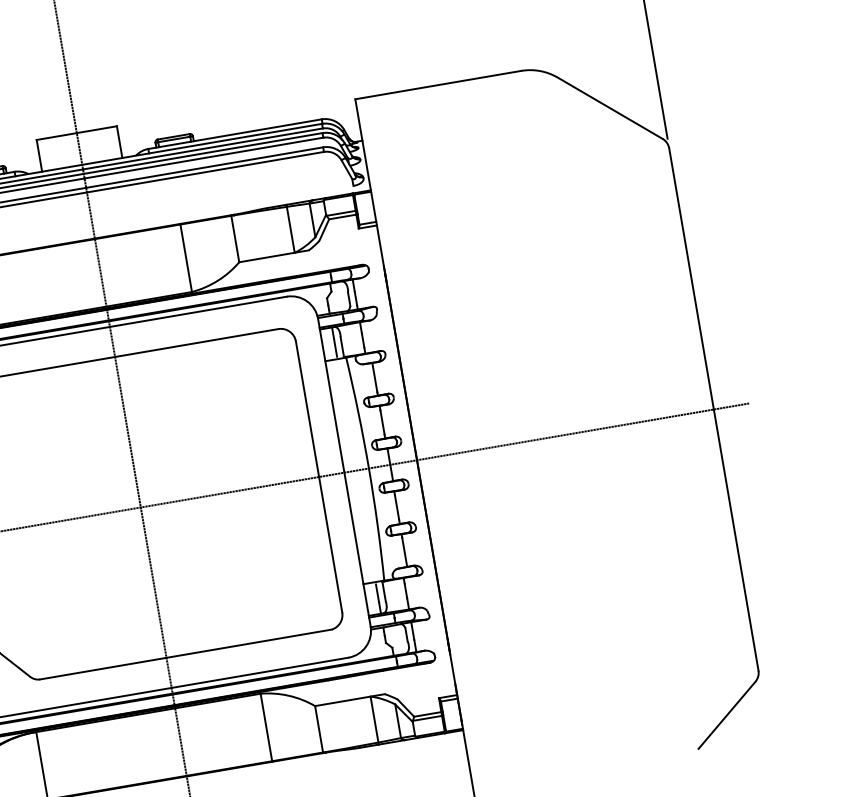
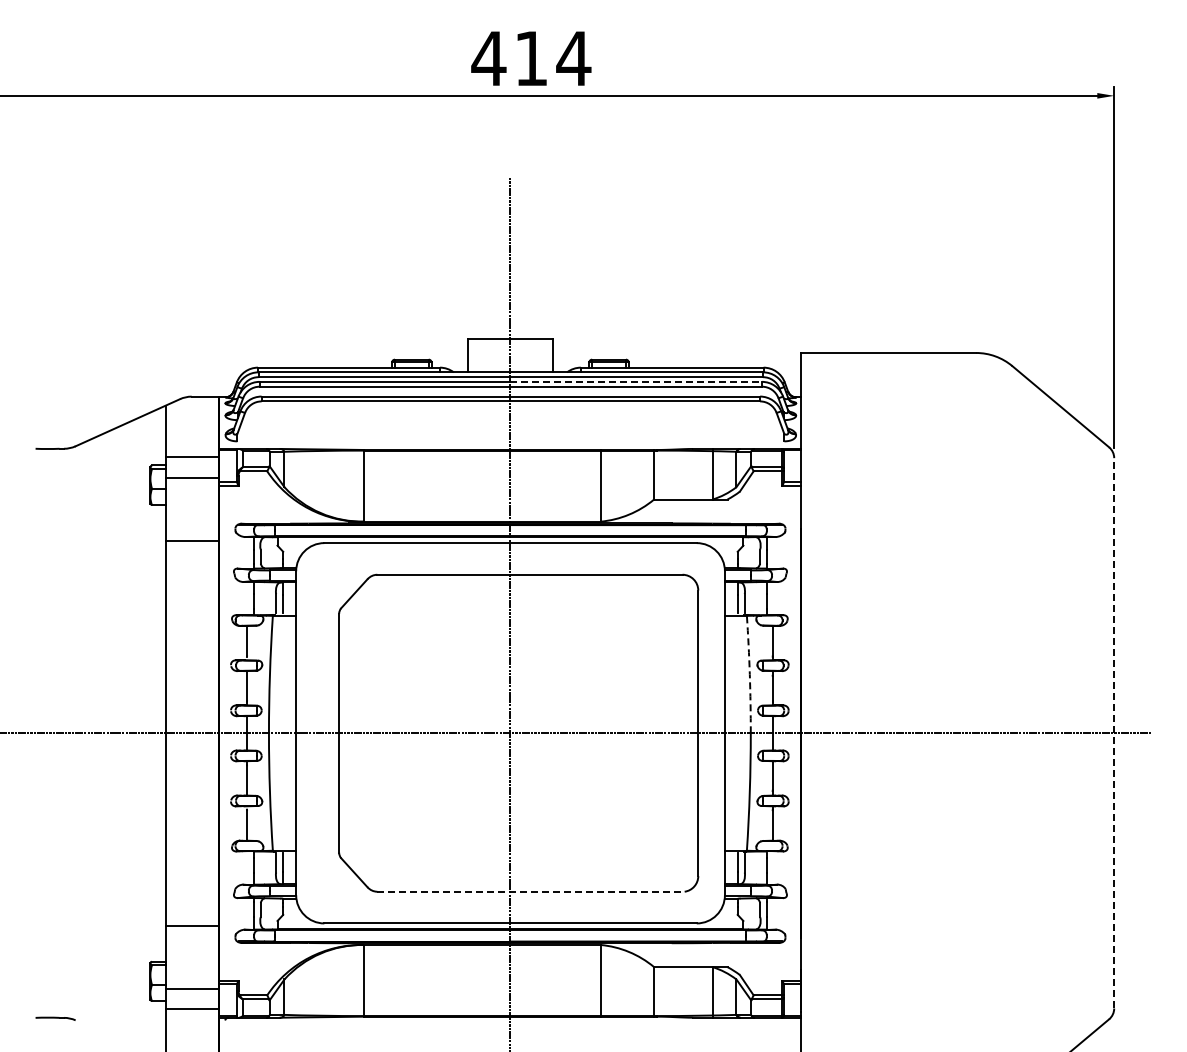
line: (203, 153) -> (636, 381), solid -> dashed
line: (714, 408) -> (1114, 732), solid -> dashed
arc: (358, 412) -> (749, 674), solid -> dashed
line: (186, 654) -> (531, 891), solid -> dashed

